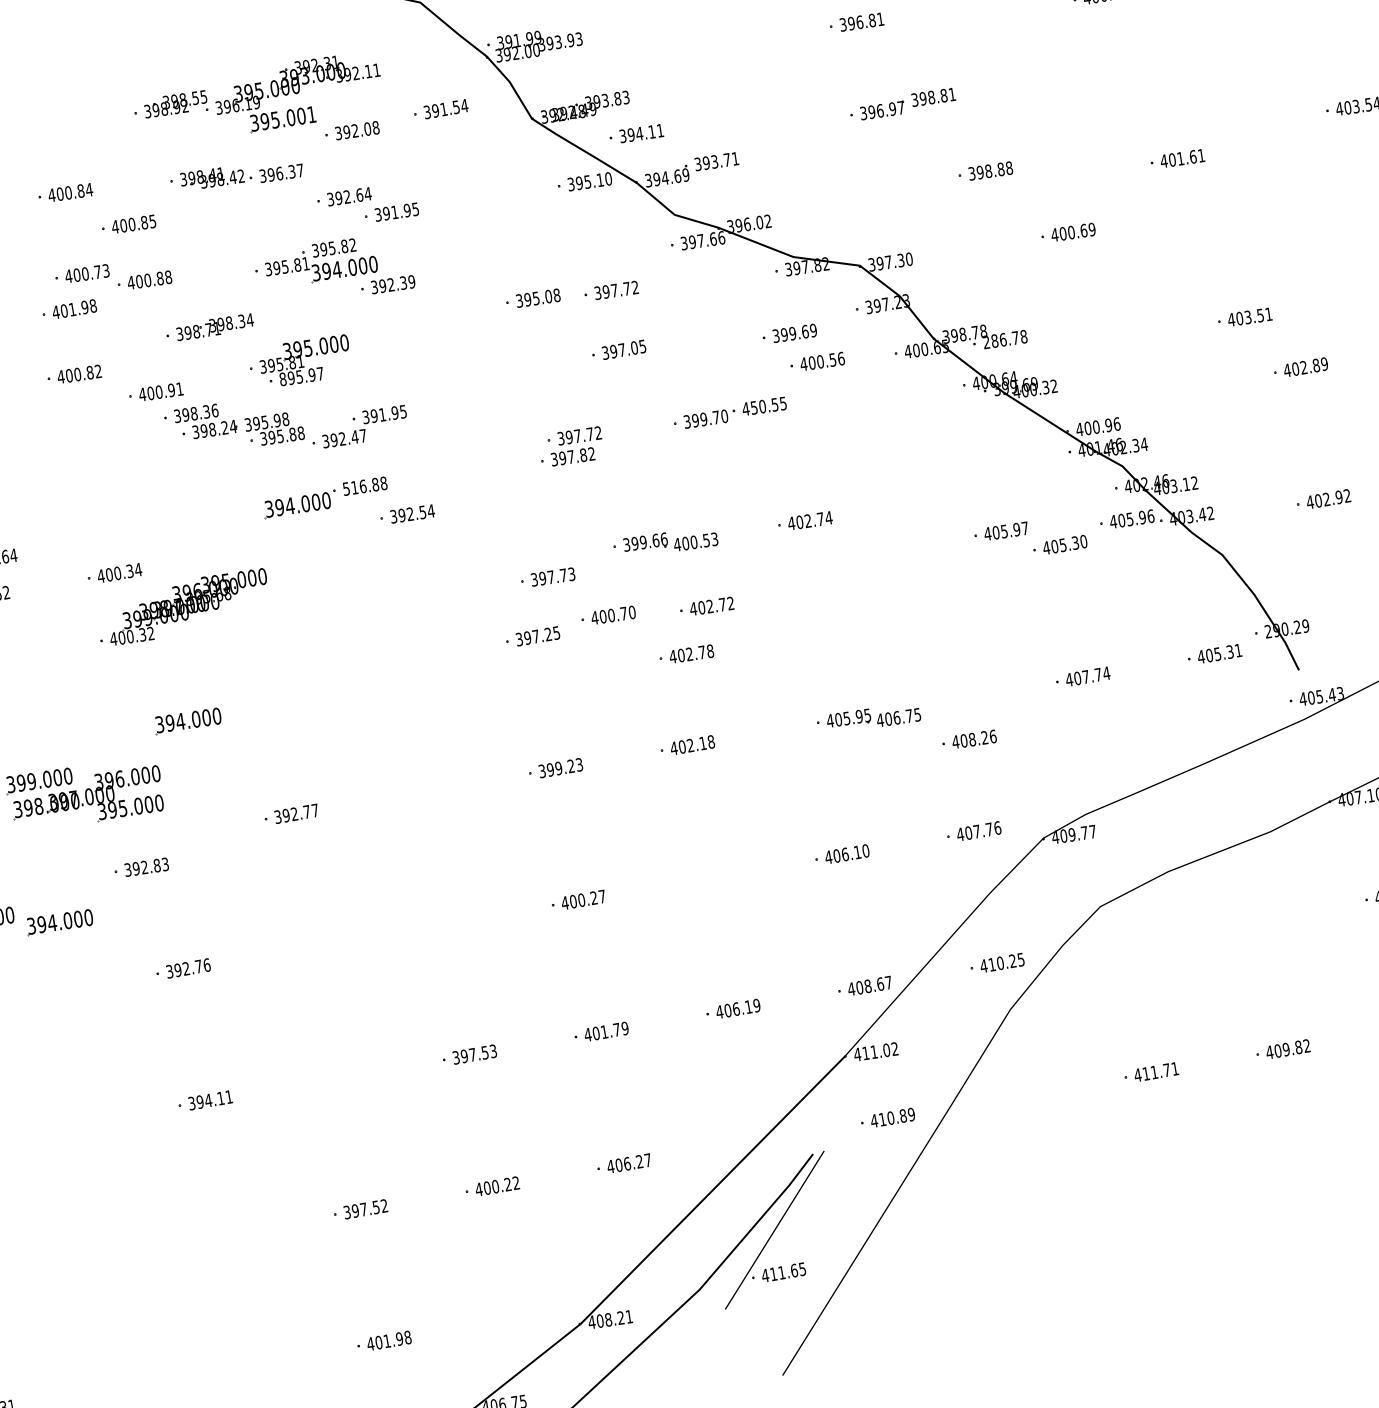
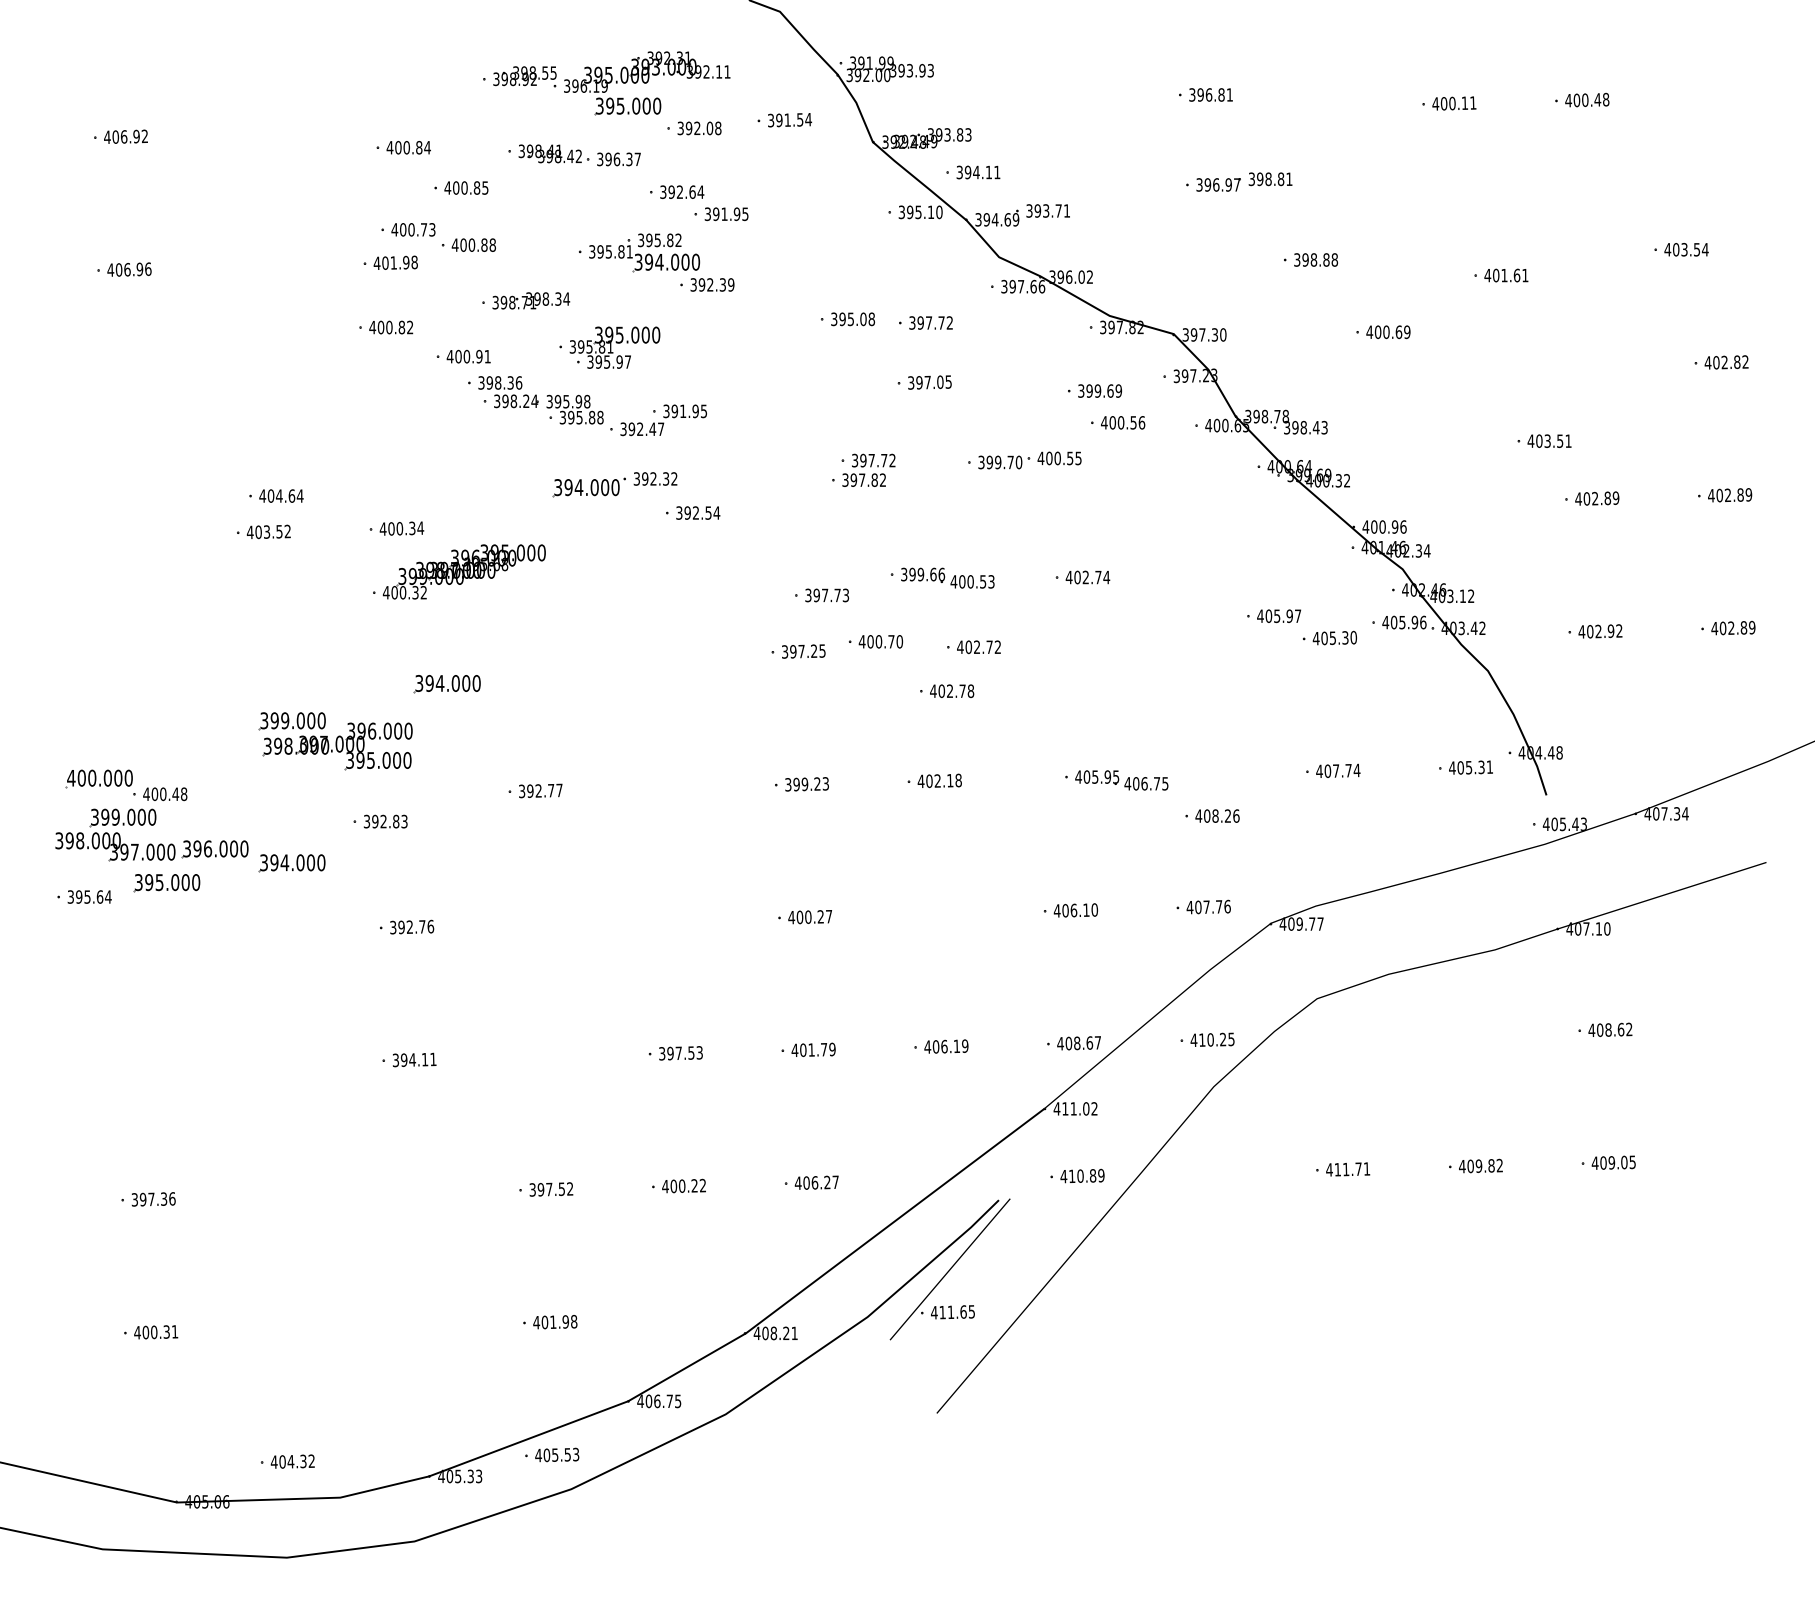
text: (312, 113) -> (657, 105), 395.001 -> 395.000
text: (1004, 339) -> (1305, 427), 286.78 -> 398.43
text: (282, 378) -> (590, 361), 895.97 -> 395.97
text: (754, 407) -> (1049, 458), 450.55 -> 400.55
text: (364, 485) -> (655, 478), 516.88 -> 392.32
text: (1286, 628) -> (1540, 752), 290.29 -> 404.48

